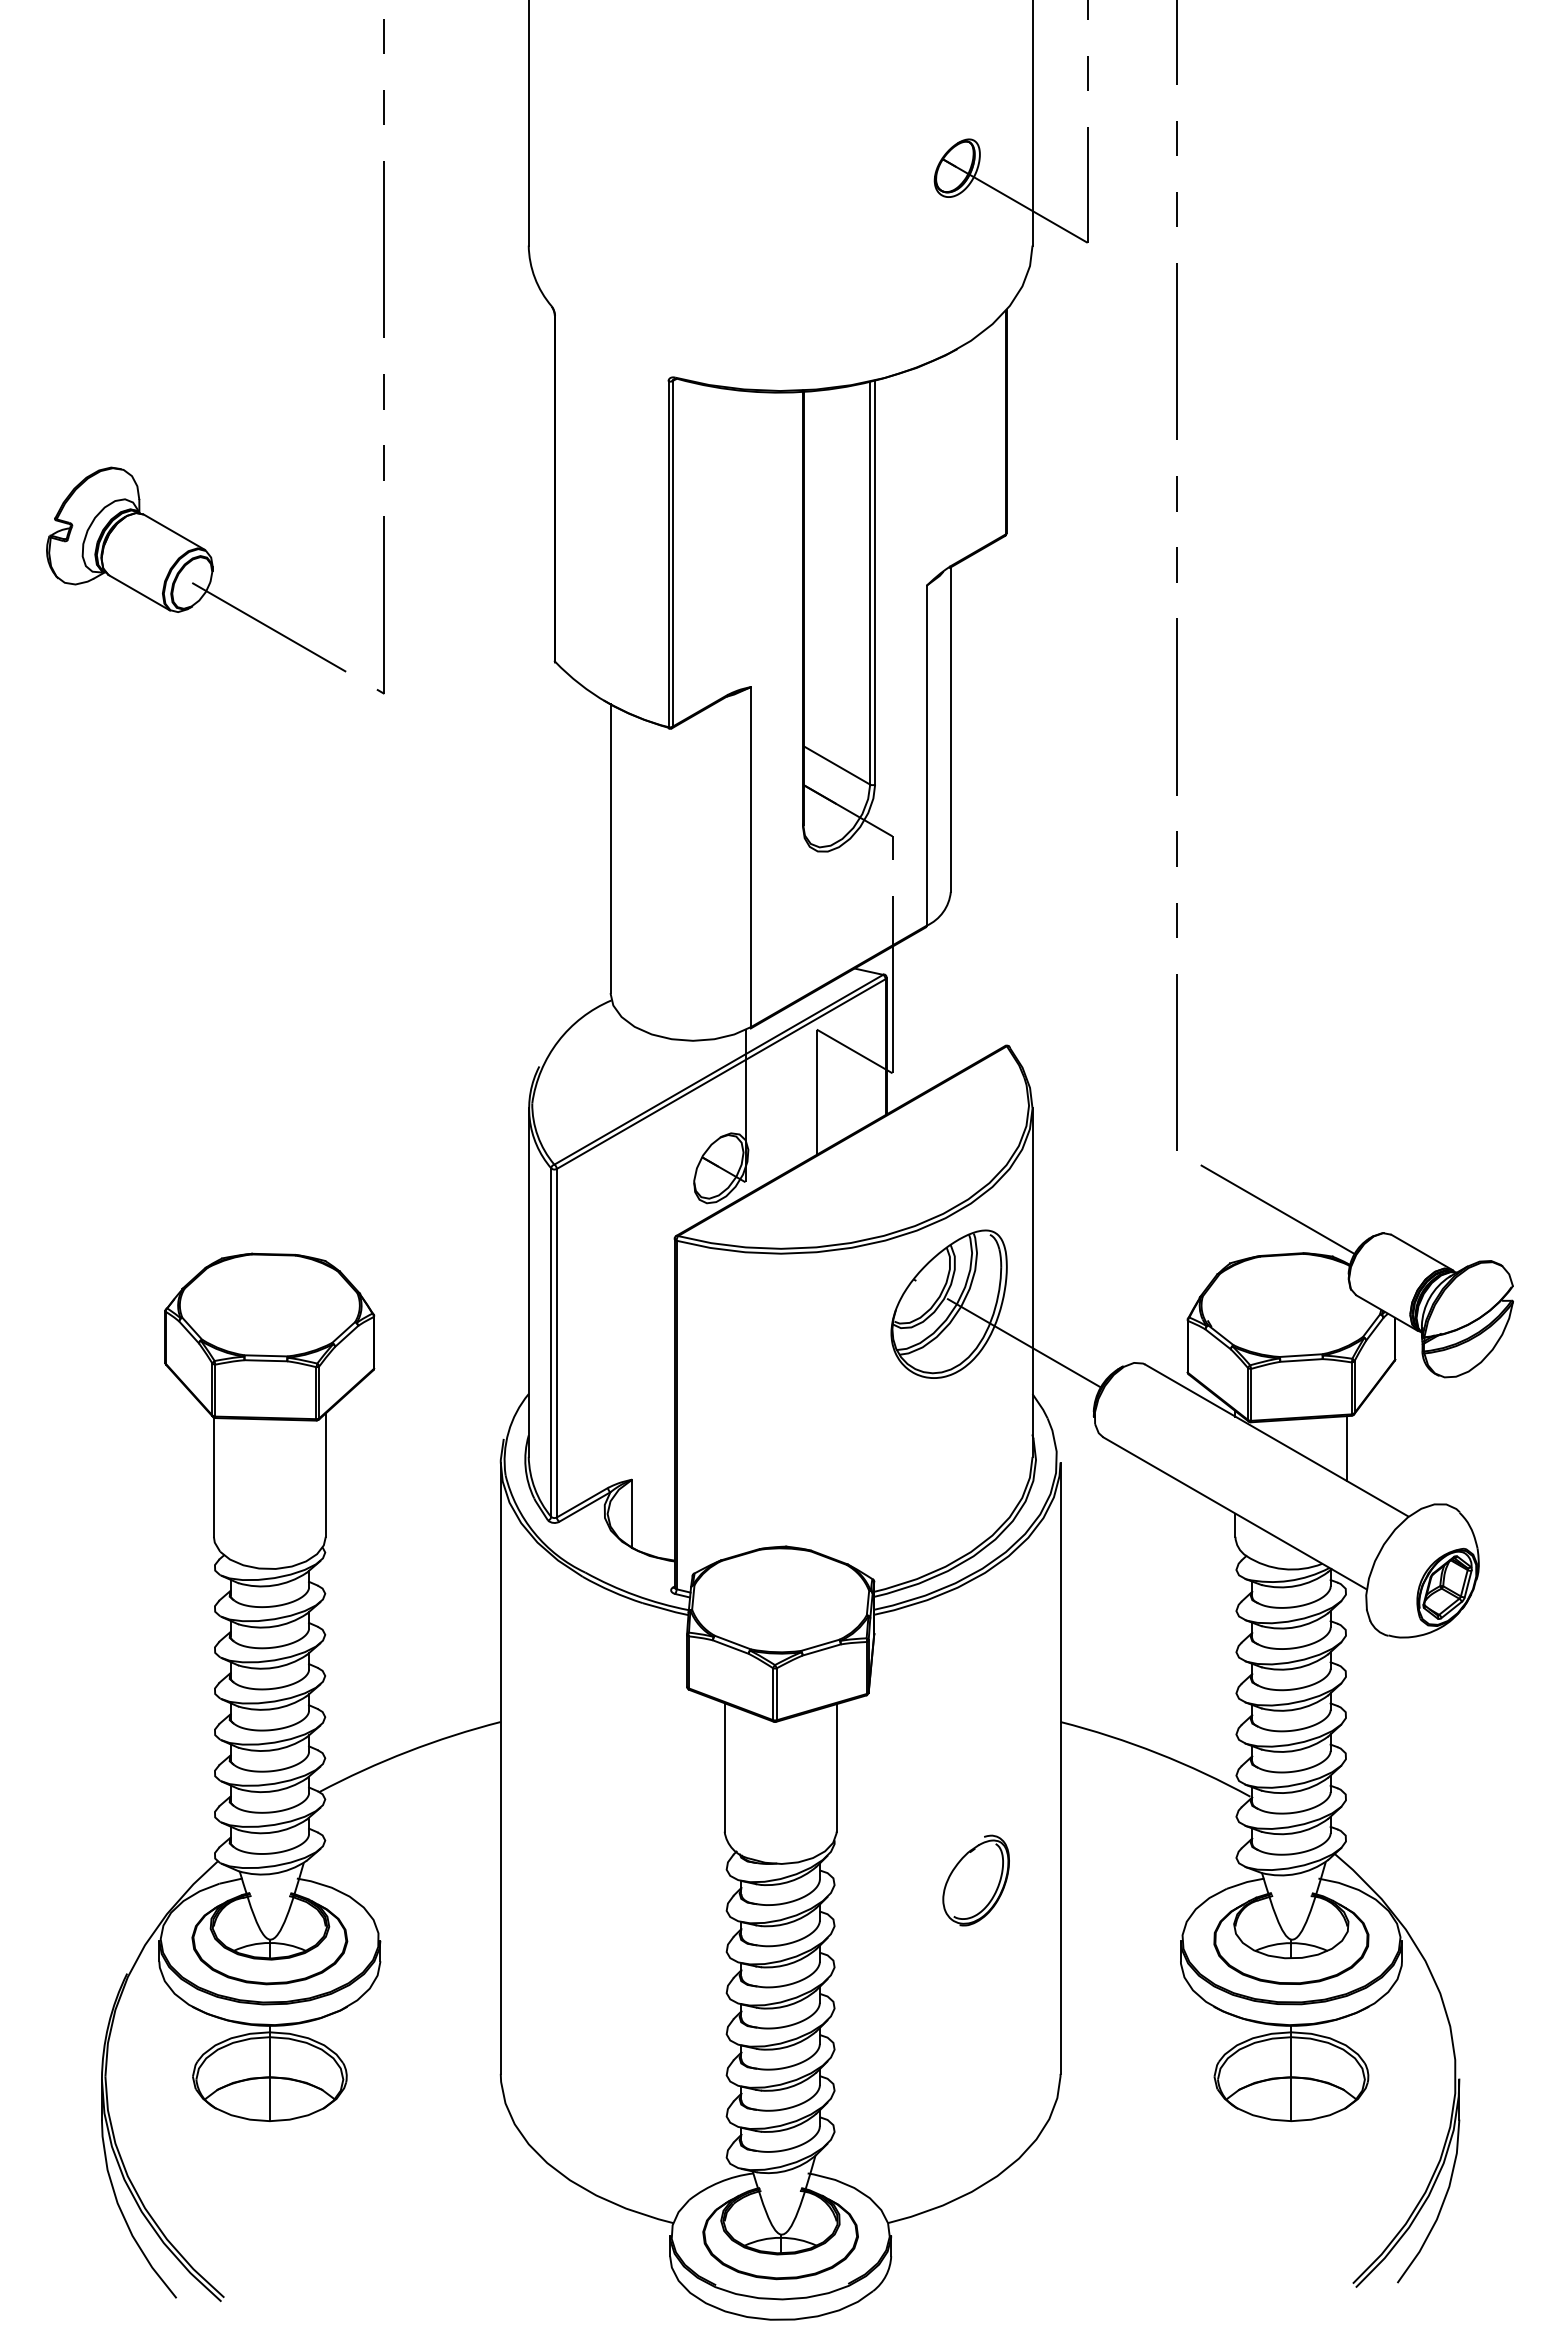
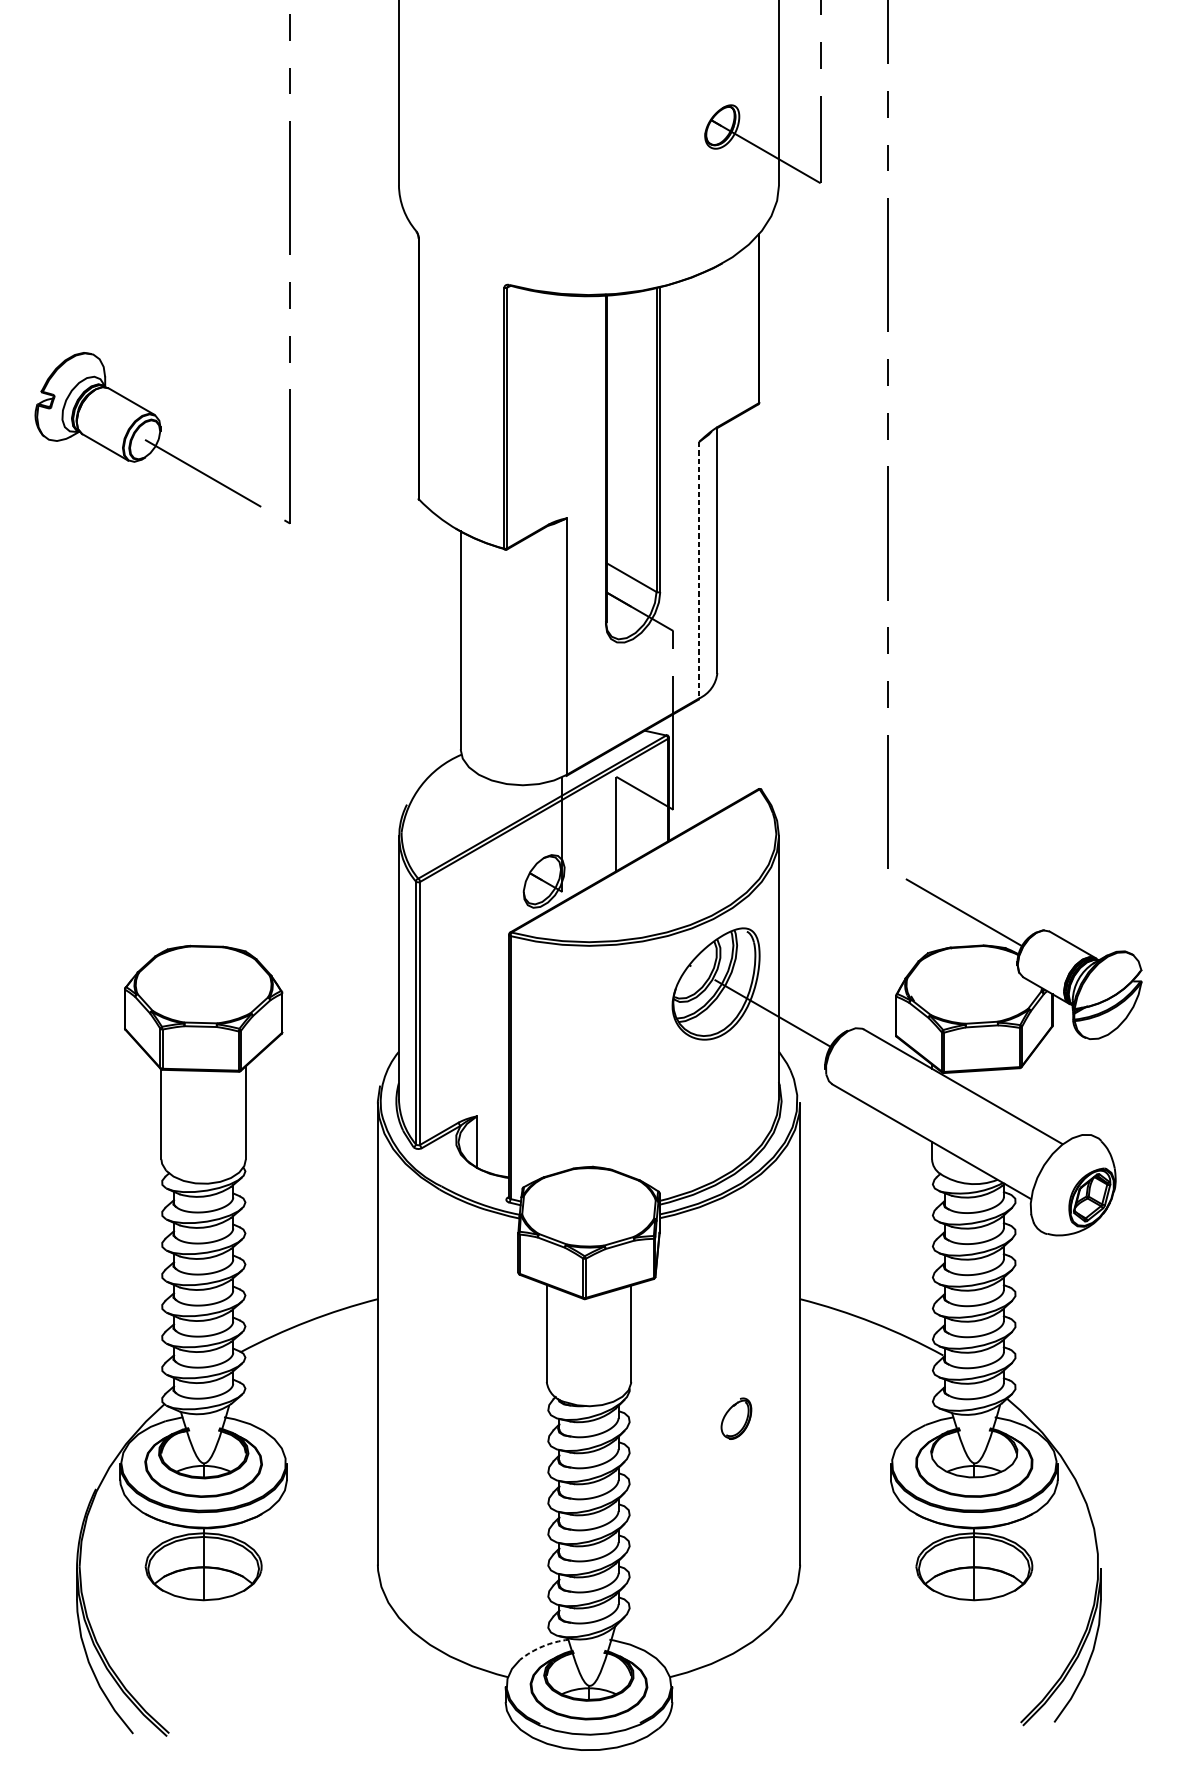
line: (926, 755) -> (699, 570), solid -> dashed
line: (1347, 1448) -> (1016, 1092), removed
part: (975, 1880) -> (735, 1418), size x0.6
arc: (719, 2182) -> (542, 1646), solid -> dashed

